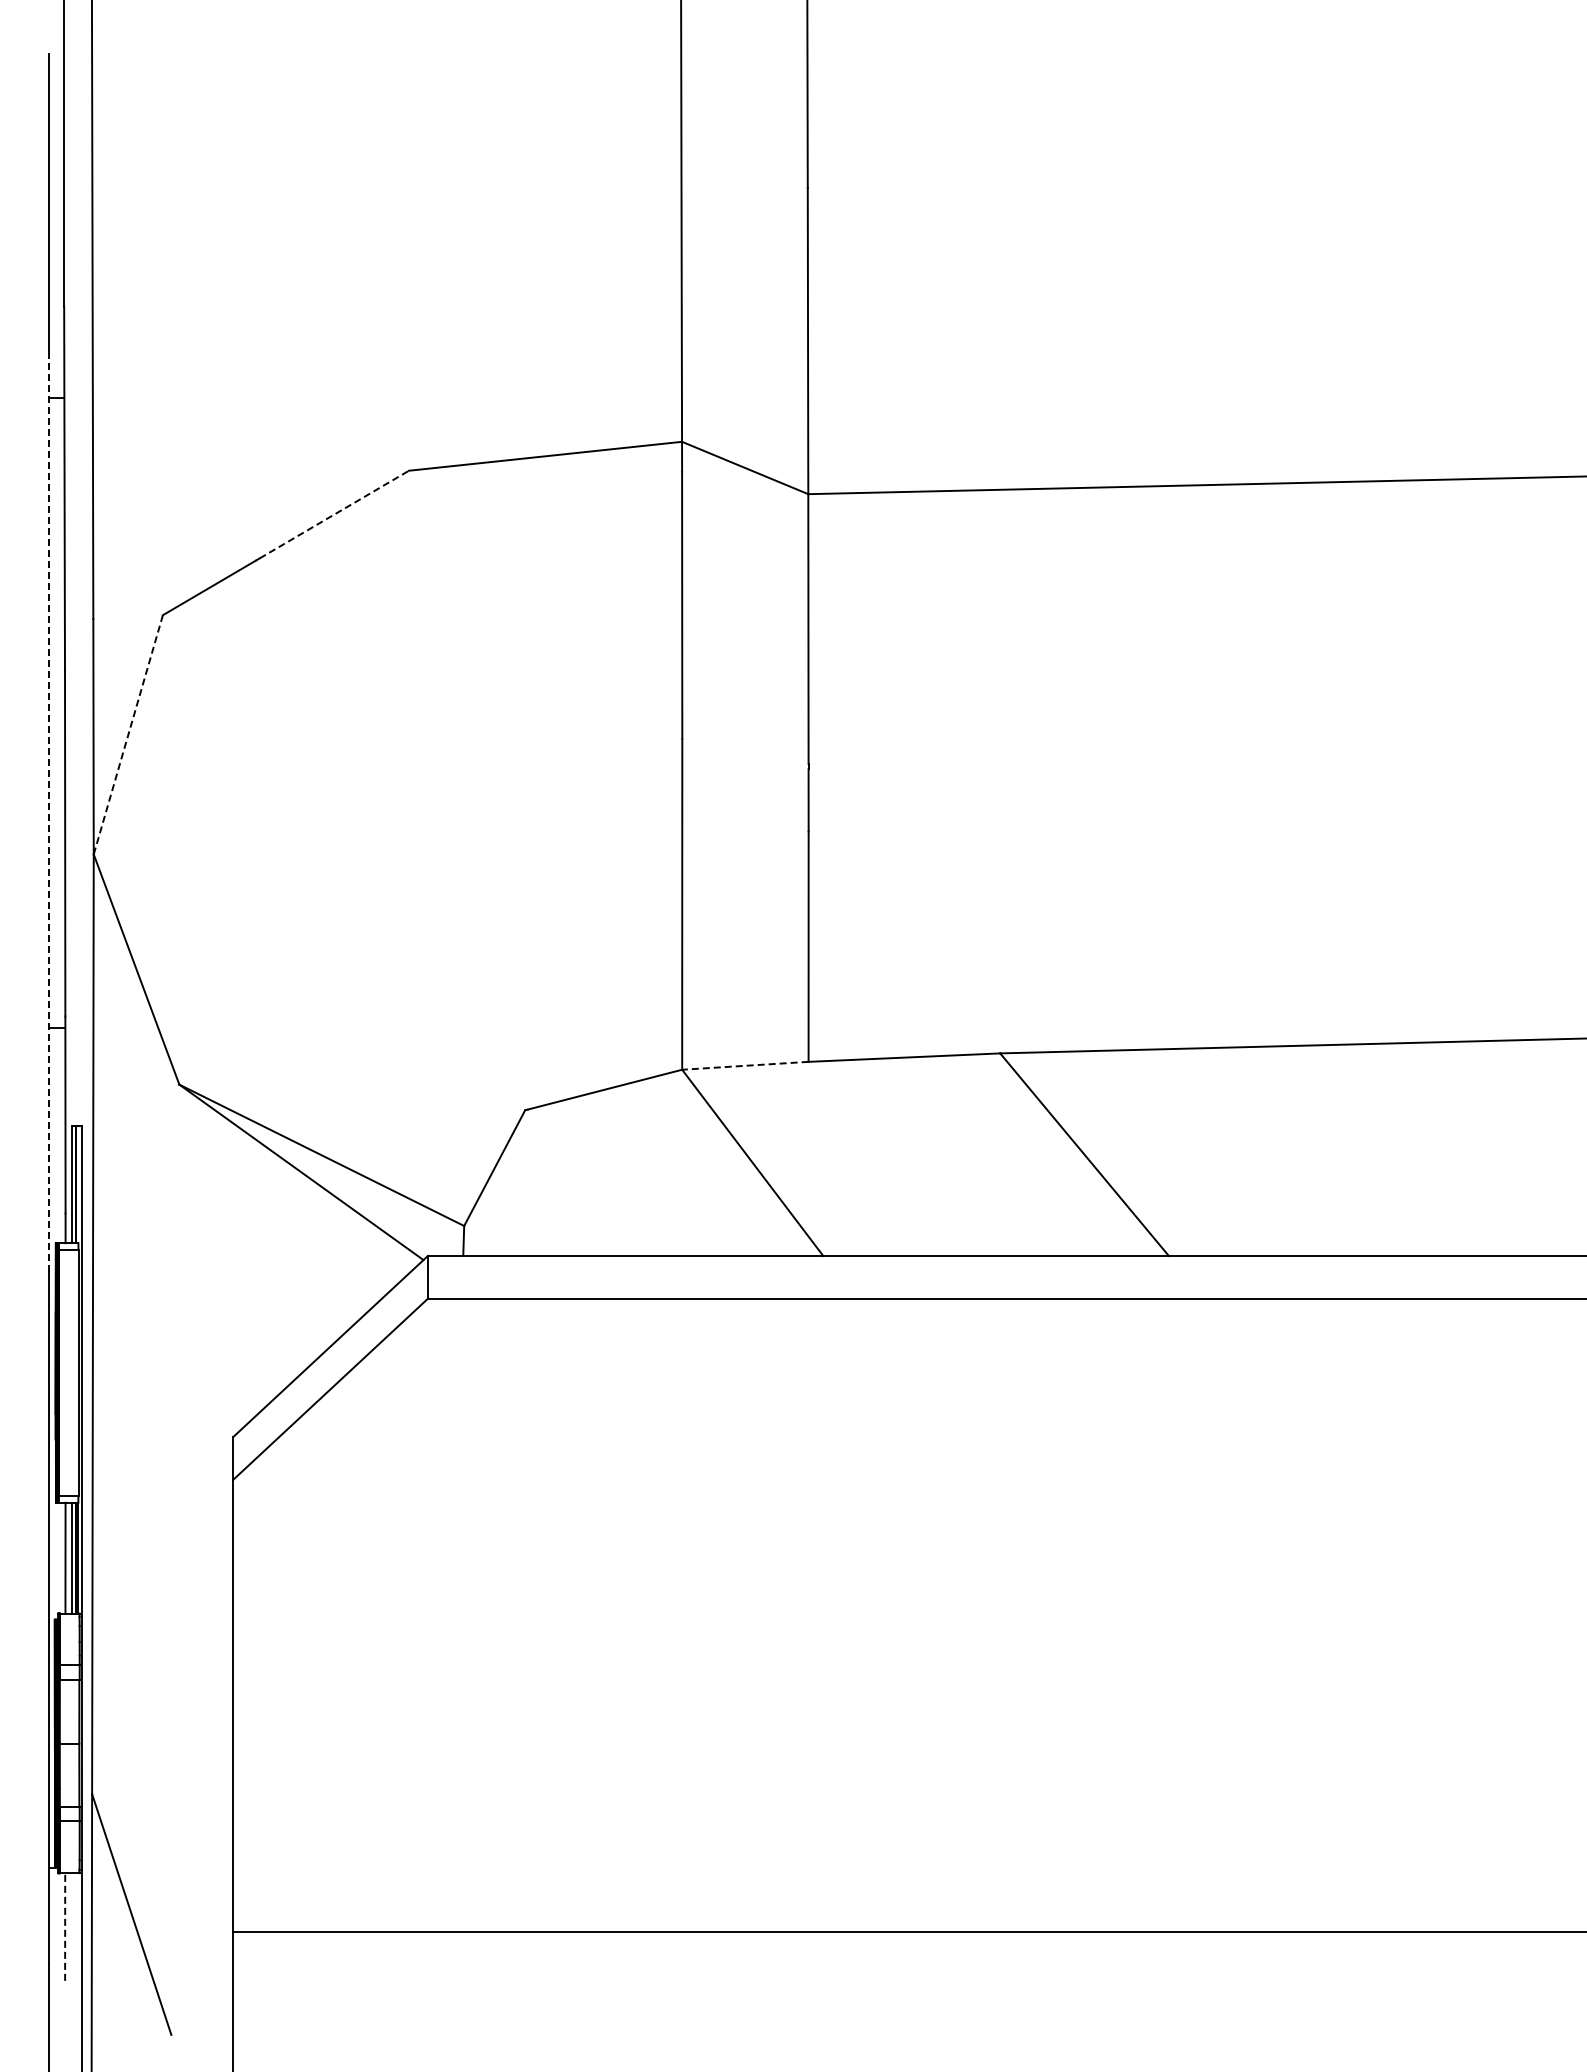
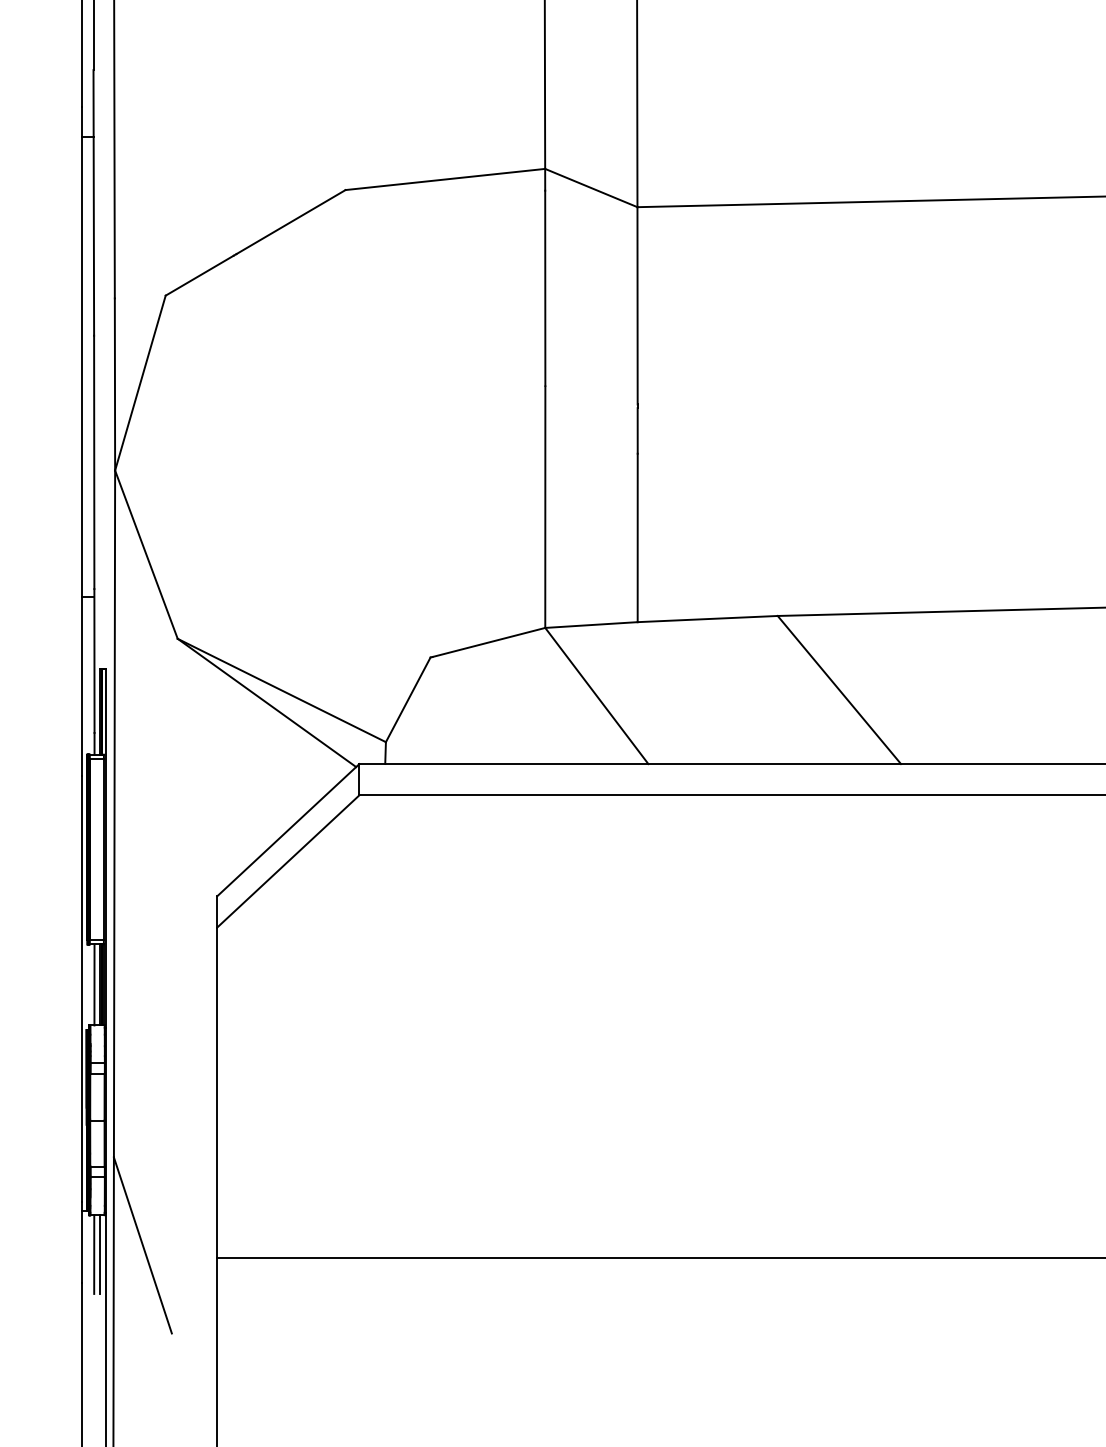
line: (334, 514) -> (291, 222), dashed -> solid
line: (128, 734) -> (140, 382), dashed -> solid
line: (49, 813) -> (82, 440), dashed -> solid
line: (744, 1065) -> (590, 624), dashed -> solid
line: (72, 1926) -> (99, 1254), added
line: (65, 1927) -> (94, 1254), dashed -> solid

